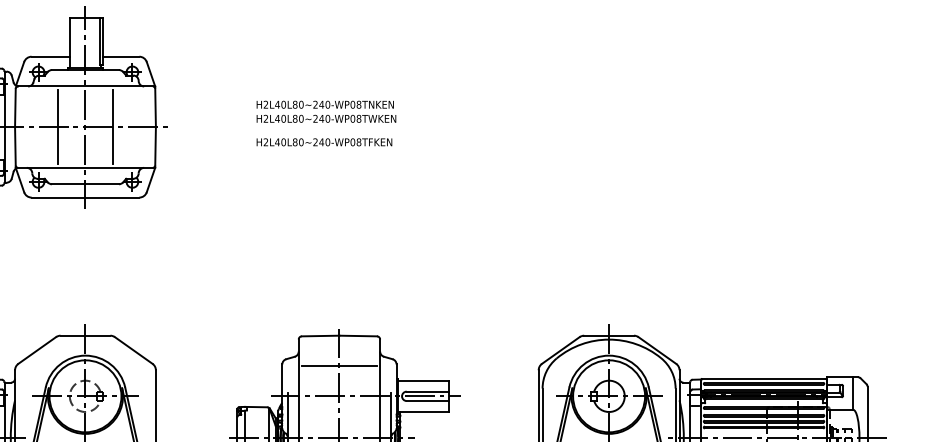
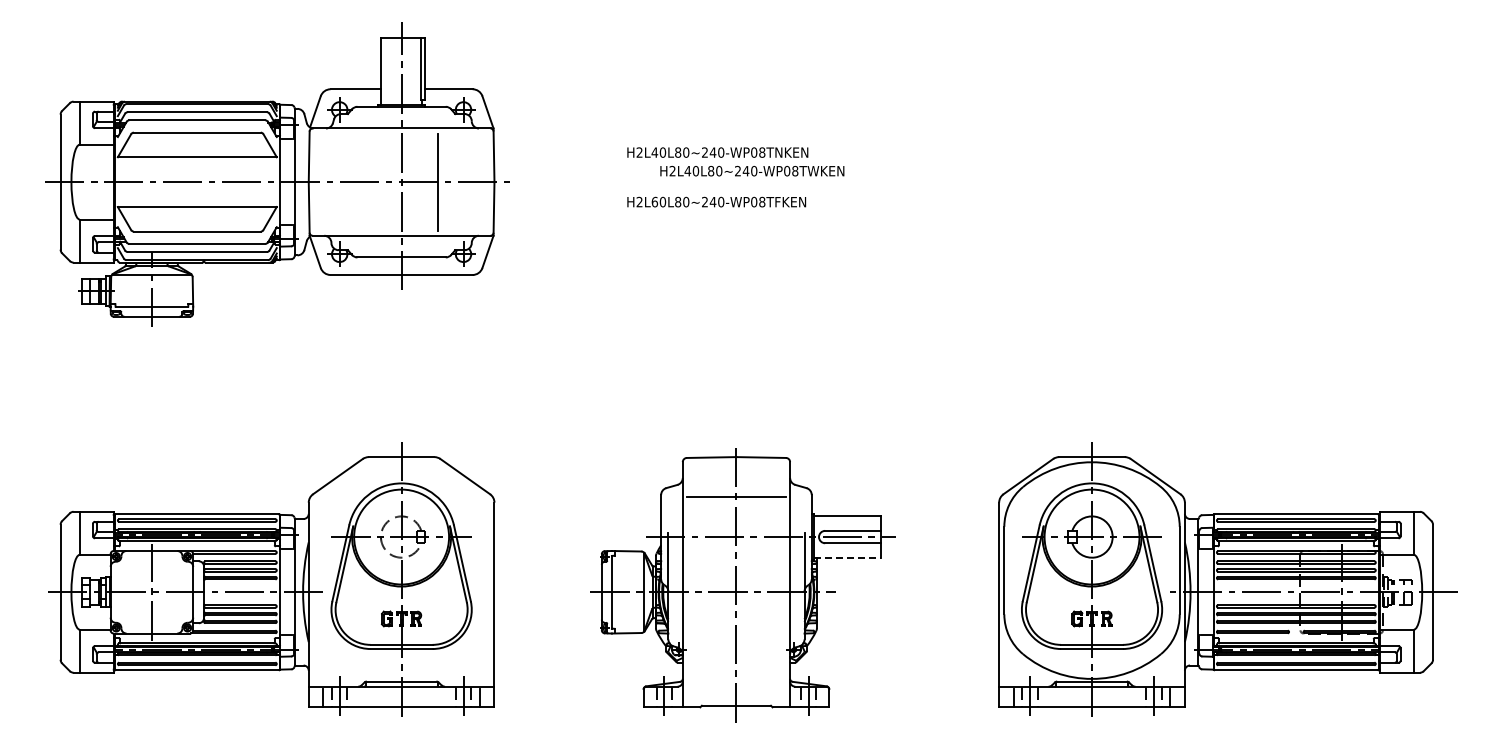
text: (326, 118) -> (752, 170), moved
line: (58, 126) -> (365, 181), removed
text: (277, 141) -> (654, 201), H2L40L80~240-WP08TFKEN -> H2L60L80~240-WP08TFKEN
line: (423, 411) -> (847, 557), solid -> dashed

